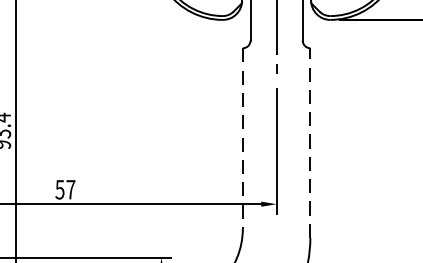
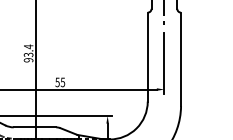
line: (242, 139) -> (147, 57), dashed -> solid
line: (311, 143) -> (181, 59), dashed -> solid
text: (69, 189) -> (62, 82), 57 -> 55

